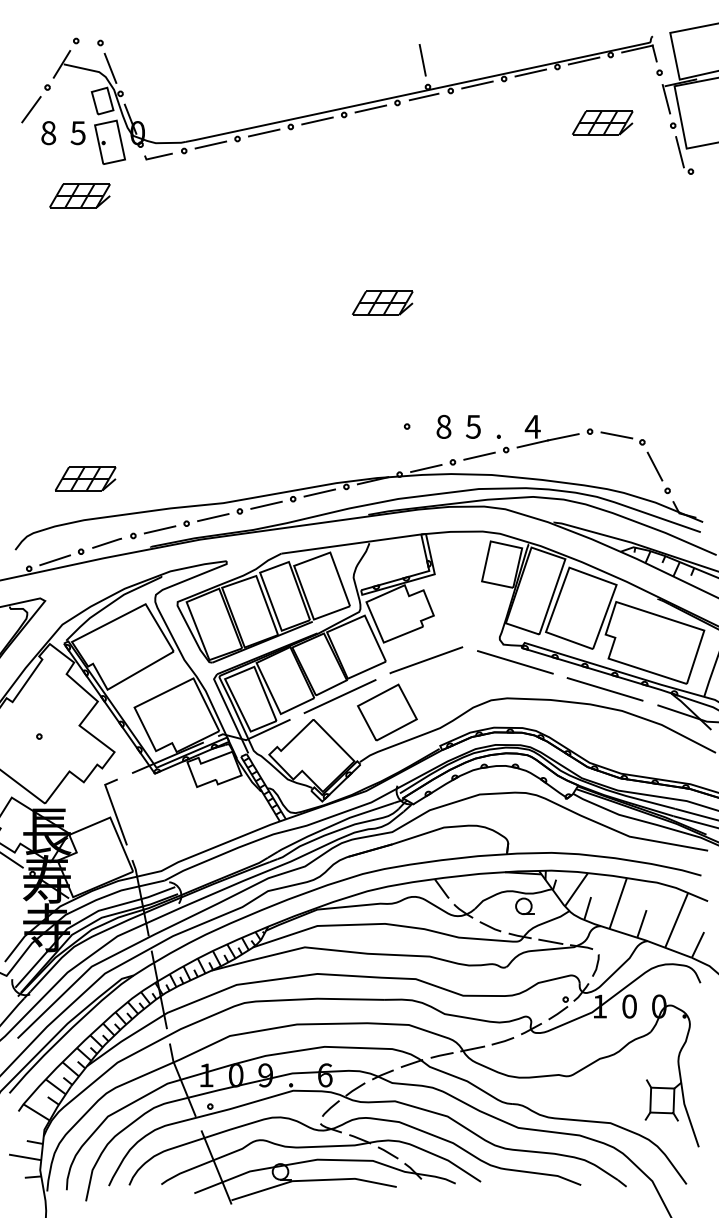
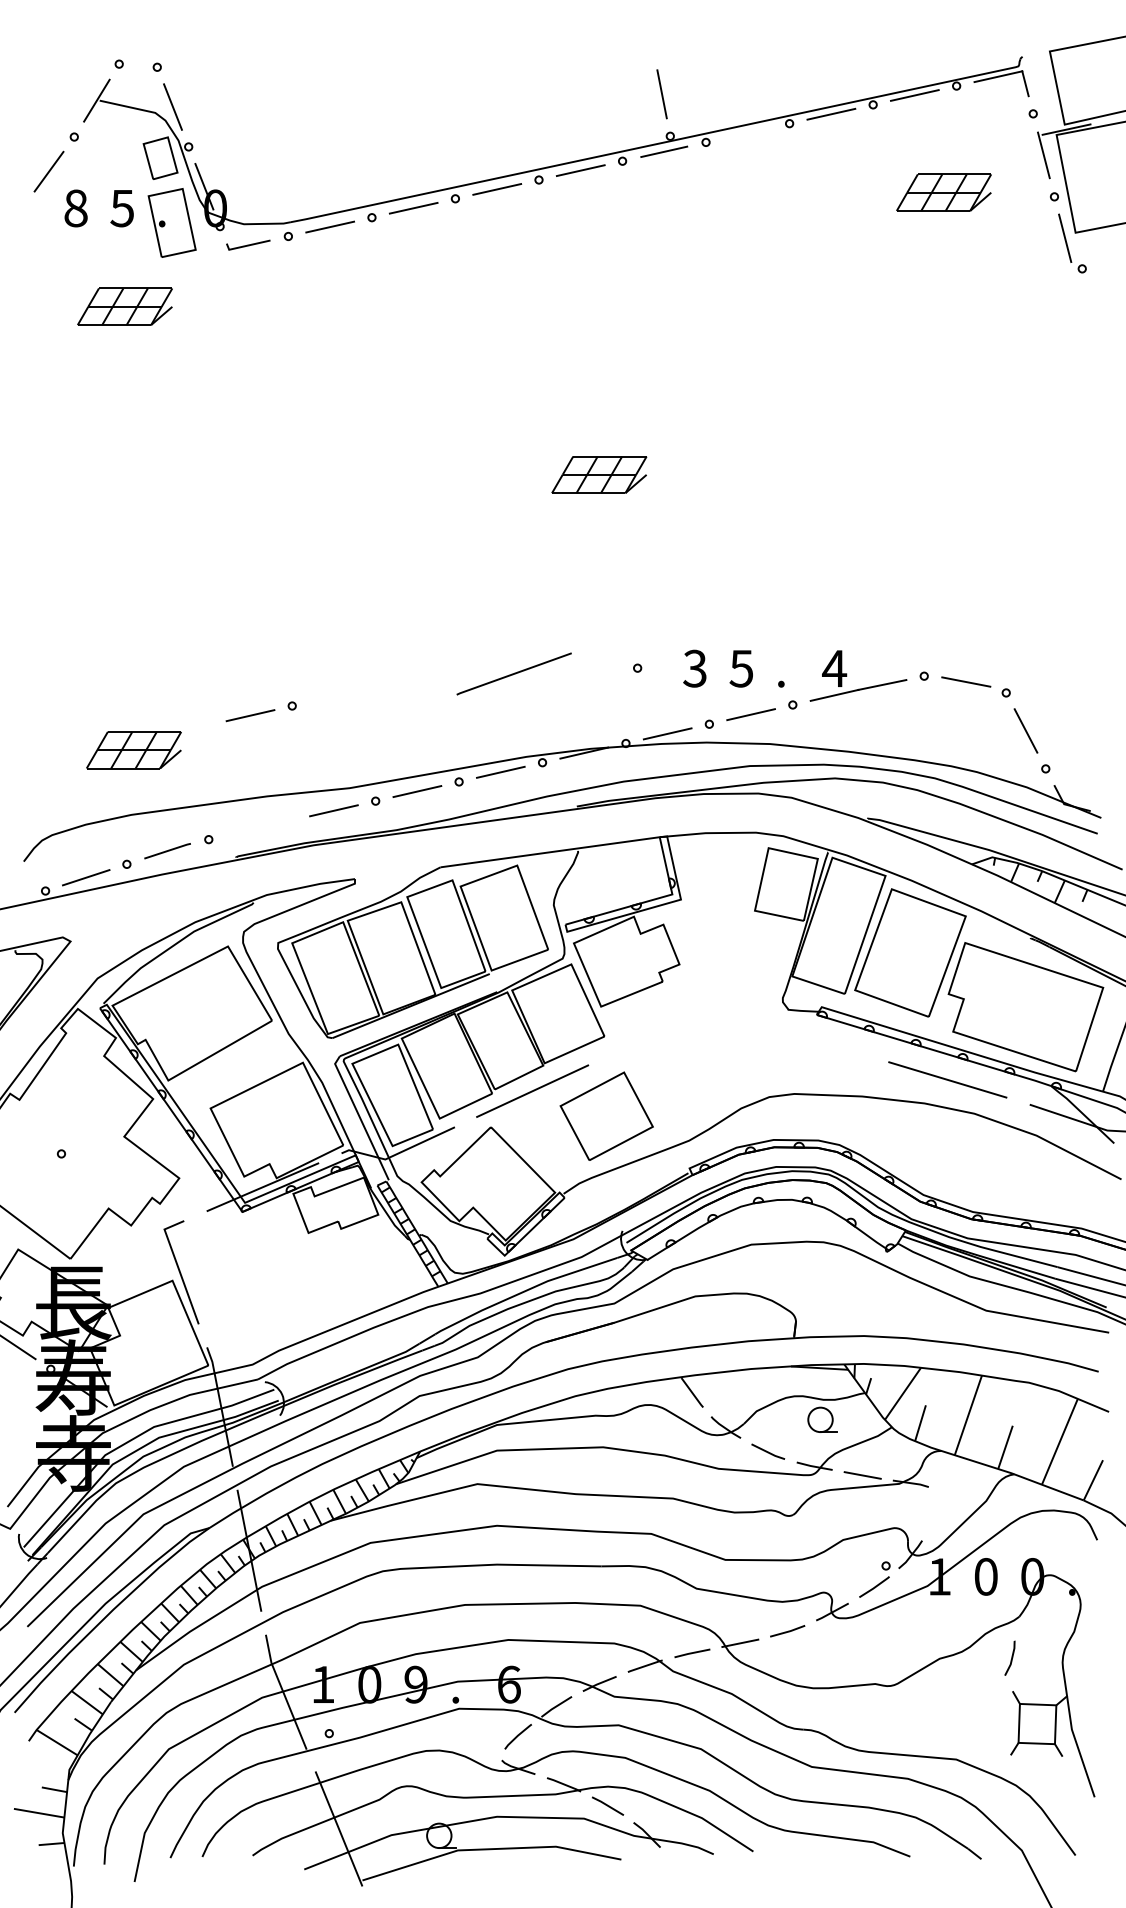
line: (477, 84) -> (747, 132), removed
text: (443, 426) -> (694, 668), 8 -> 3
part: (166, 527) -> (260, 711), moved
line: (426, 660) -> (514, 674), moved
line: (515, 662) -> (807, 1037), removed
line: (596, 965) -> (1011, 1658), moved

